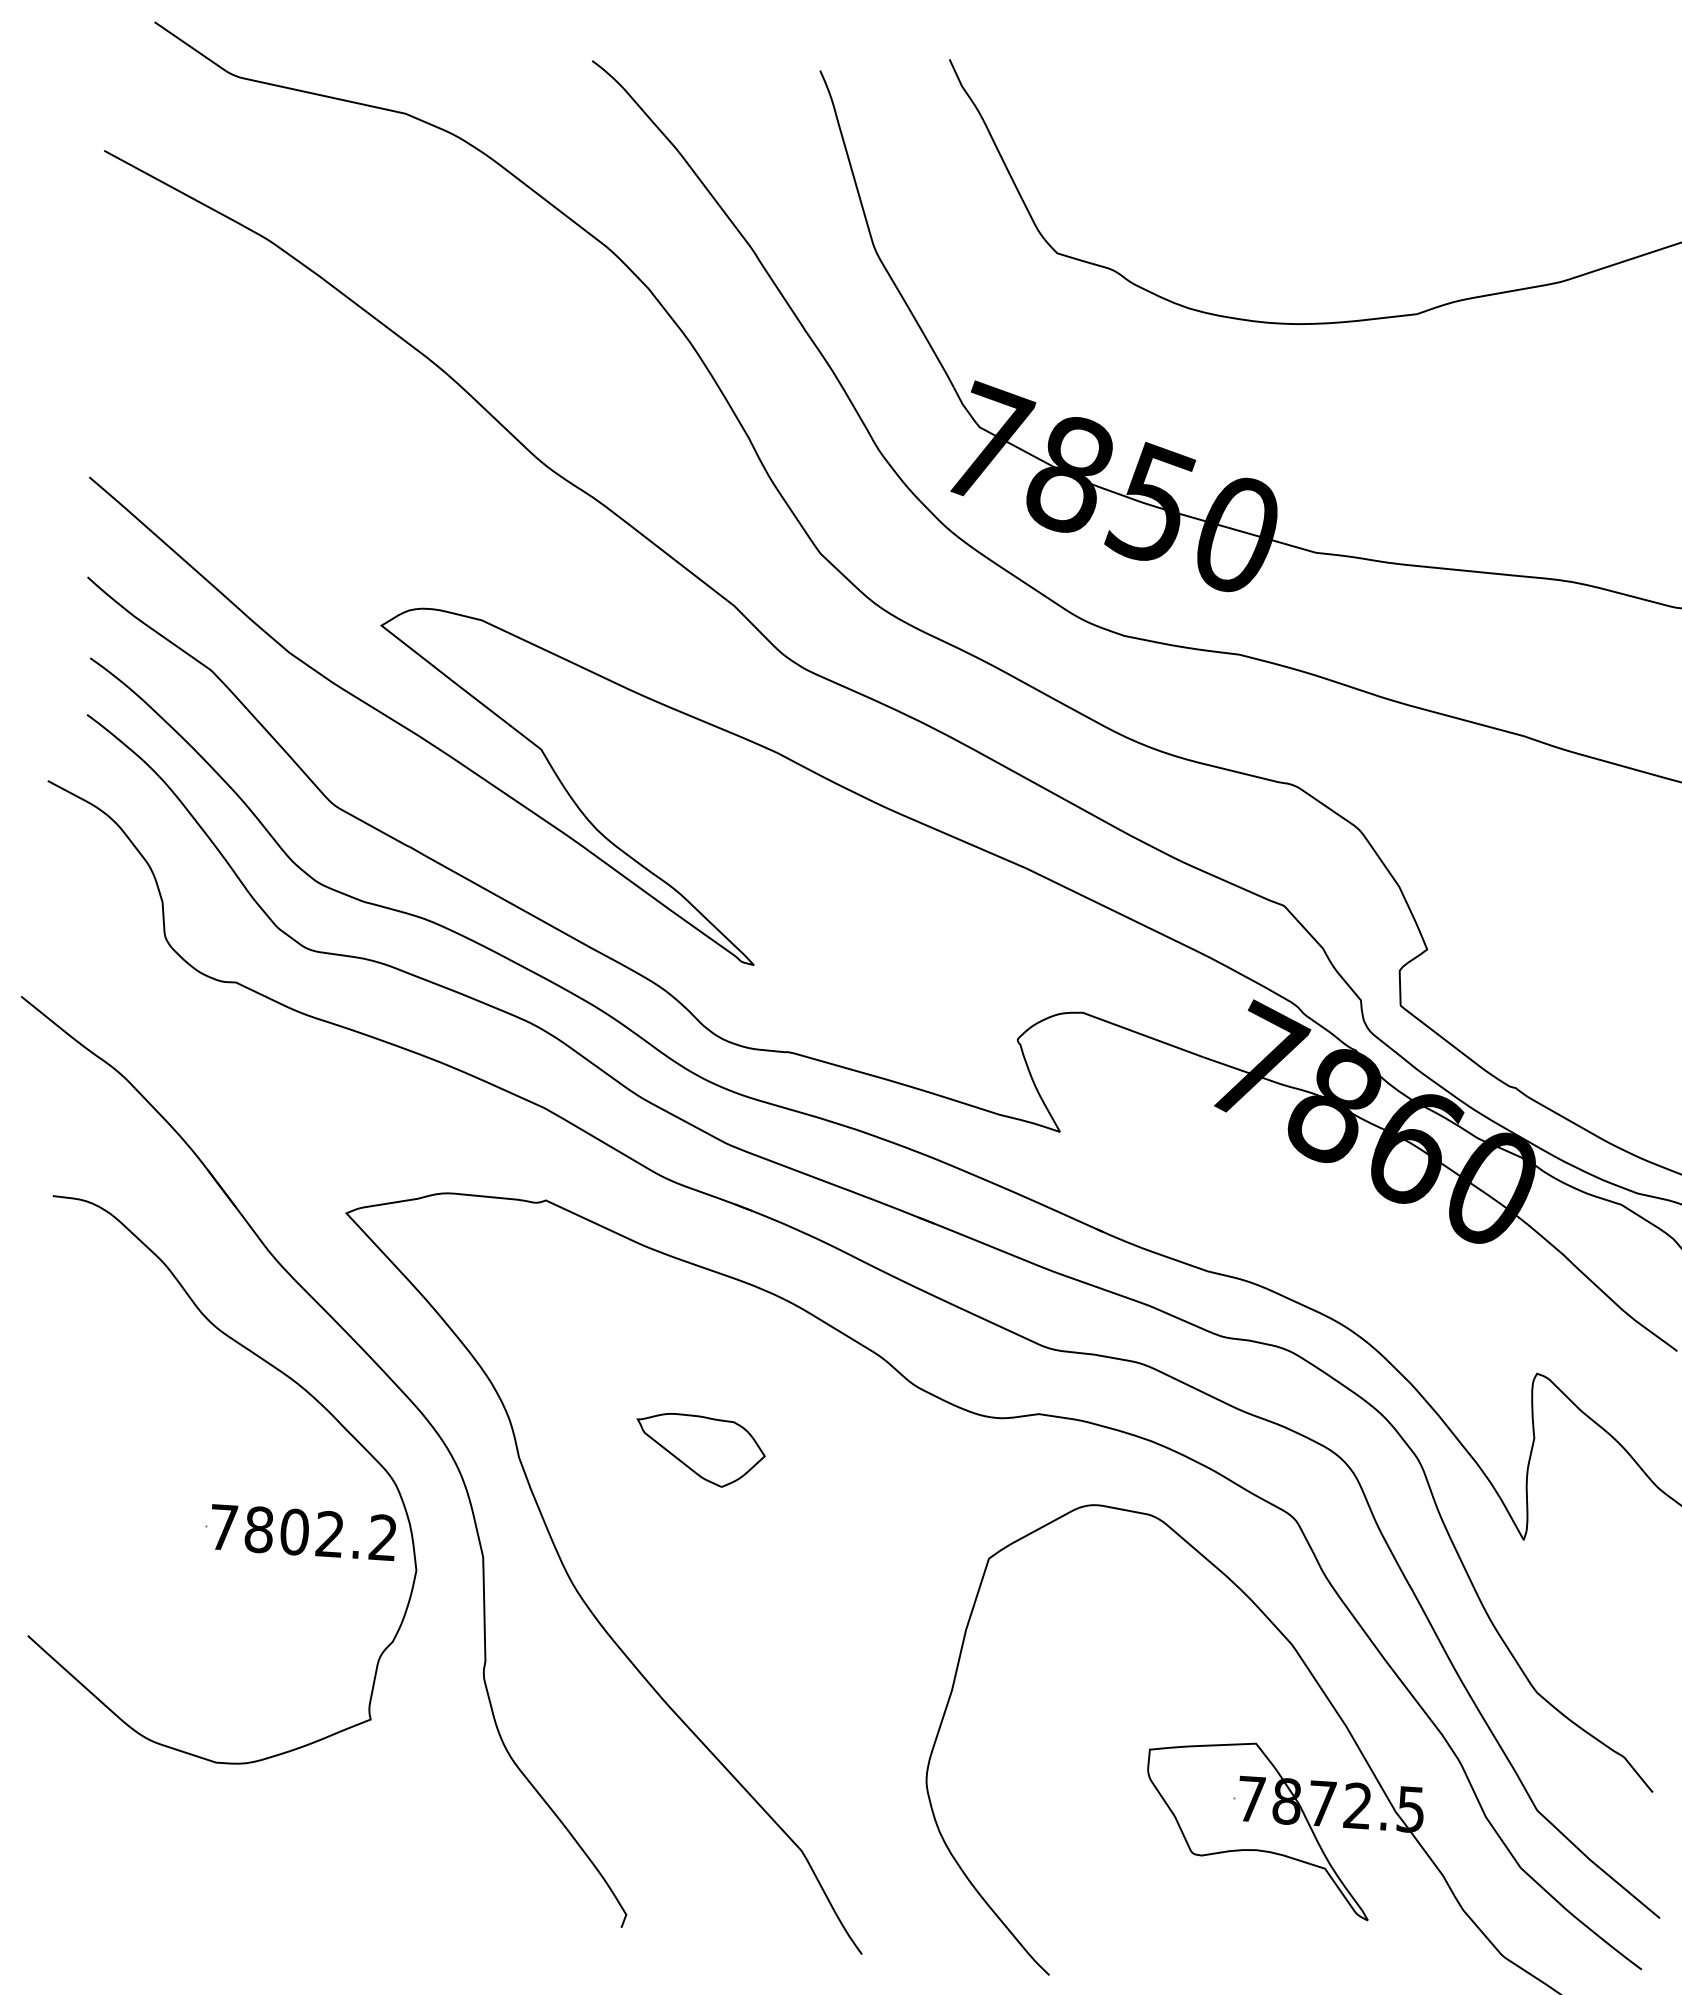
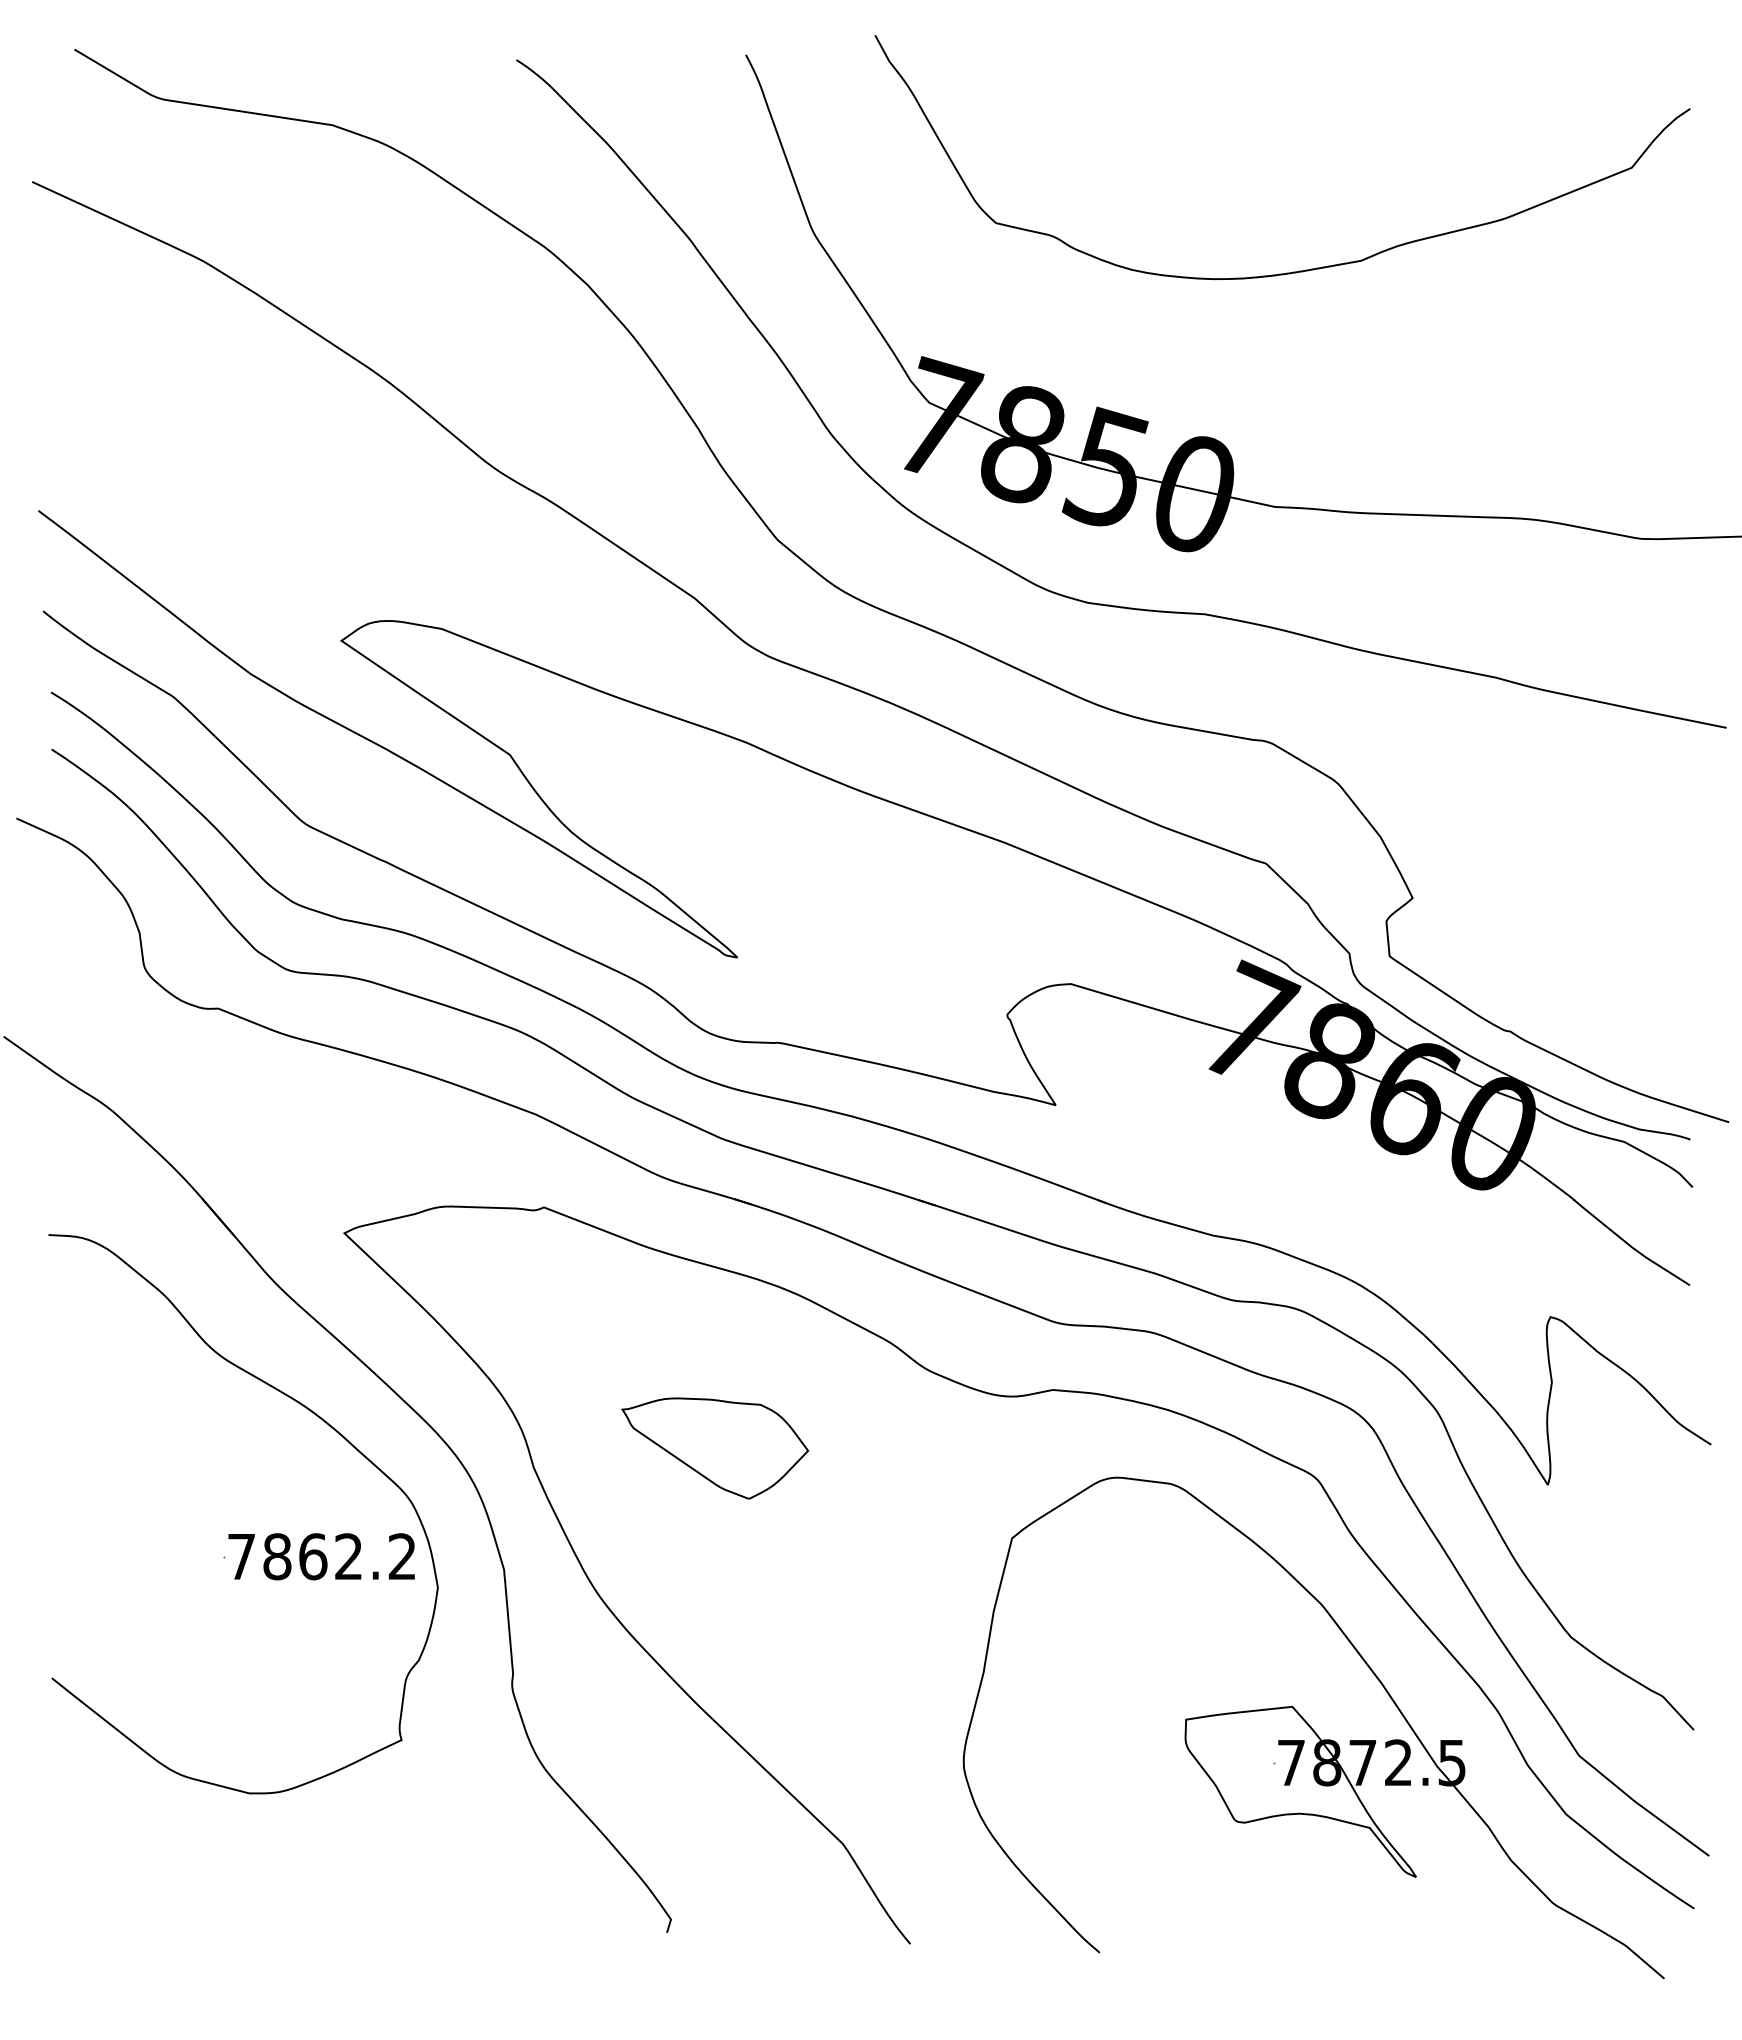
part: (700, 1450) -> (715, 1448), size x1.43
text: (295, 1531) -> (313, 1556), 7802.2 -> 7862.2

